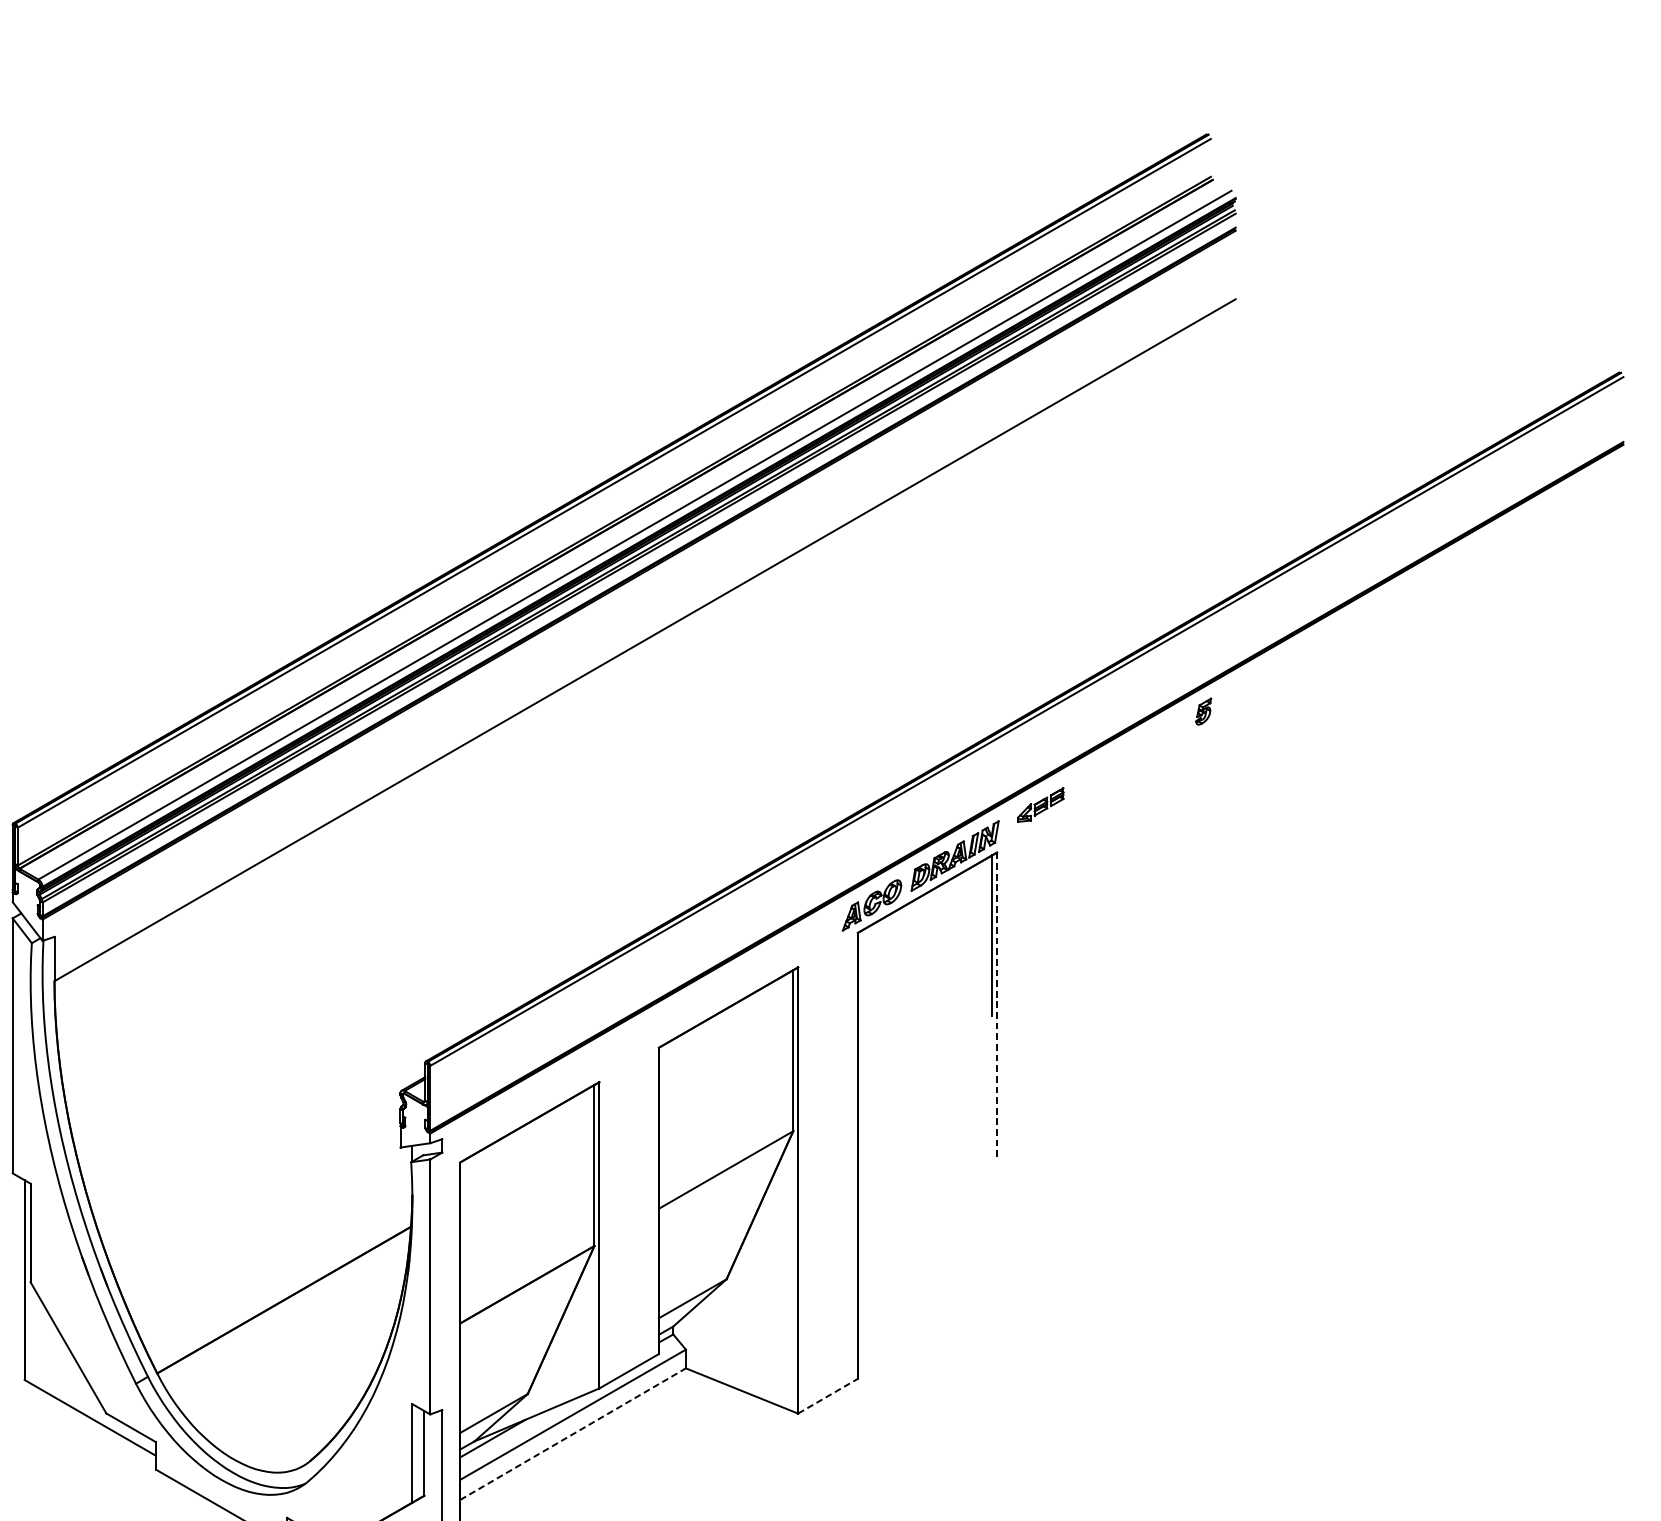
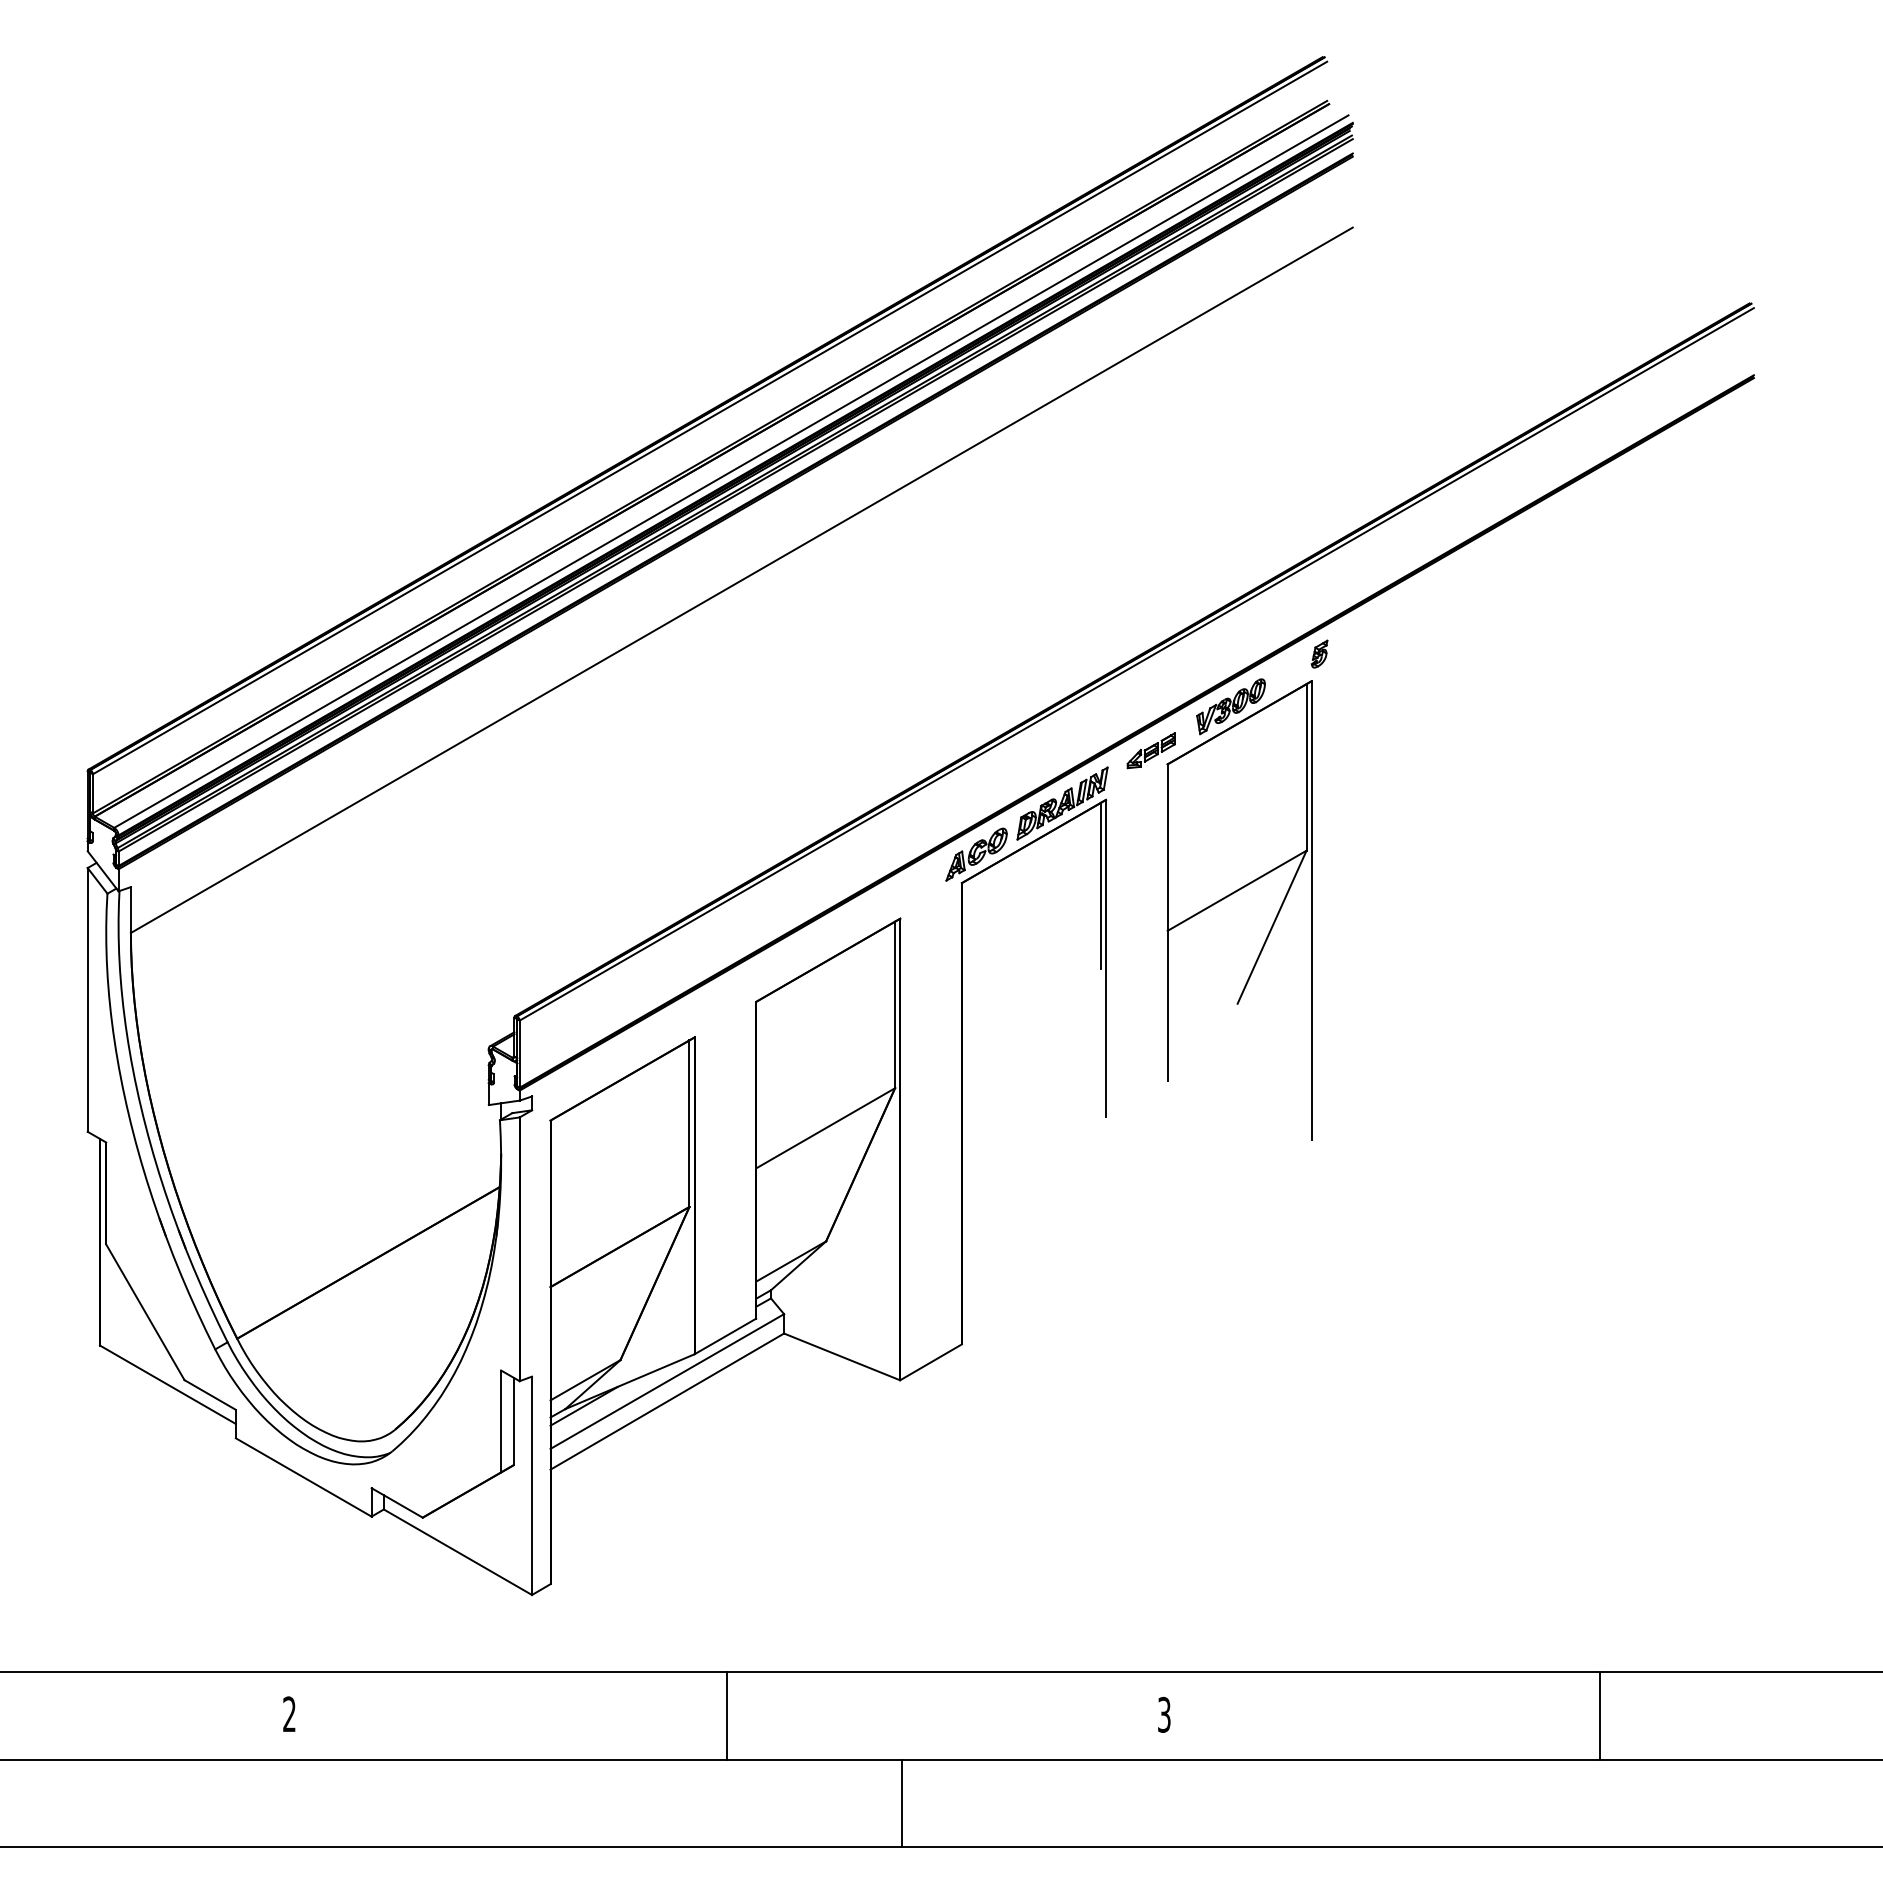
part: (1118, 944) -> (1231, 895), added
line: (996, 1005) -> (1105, 958), dashed -> solid
line: (828, 1396) -> (931, 1362), dashed -> solid
line: (573, 1434) -> (667, 1401), dashed -> solid

